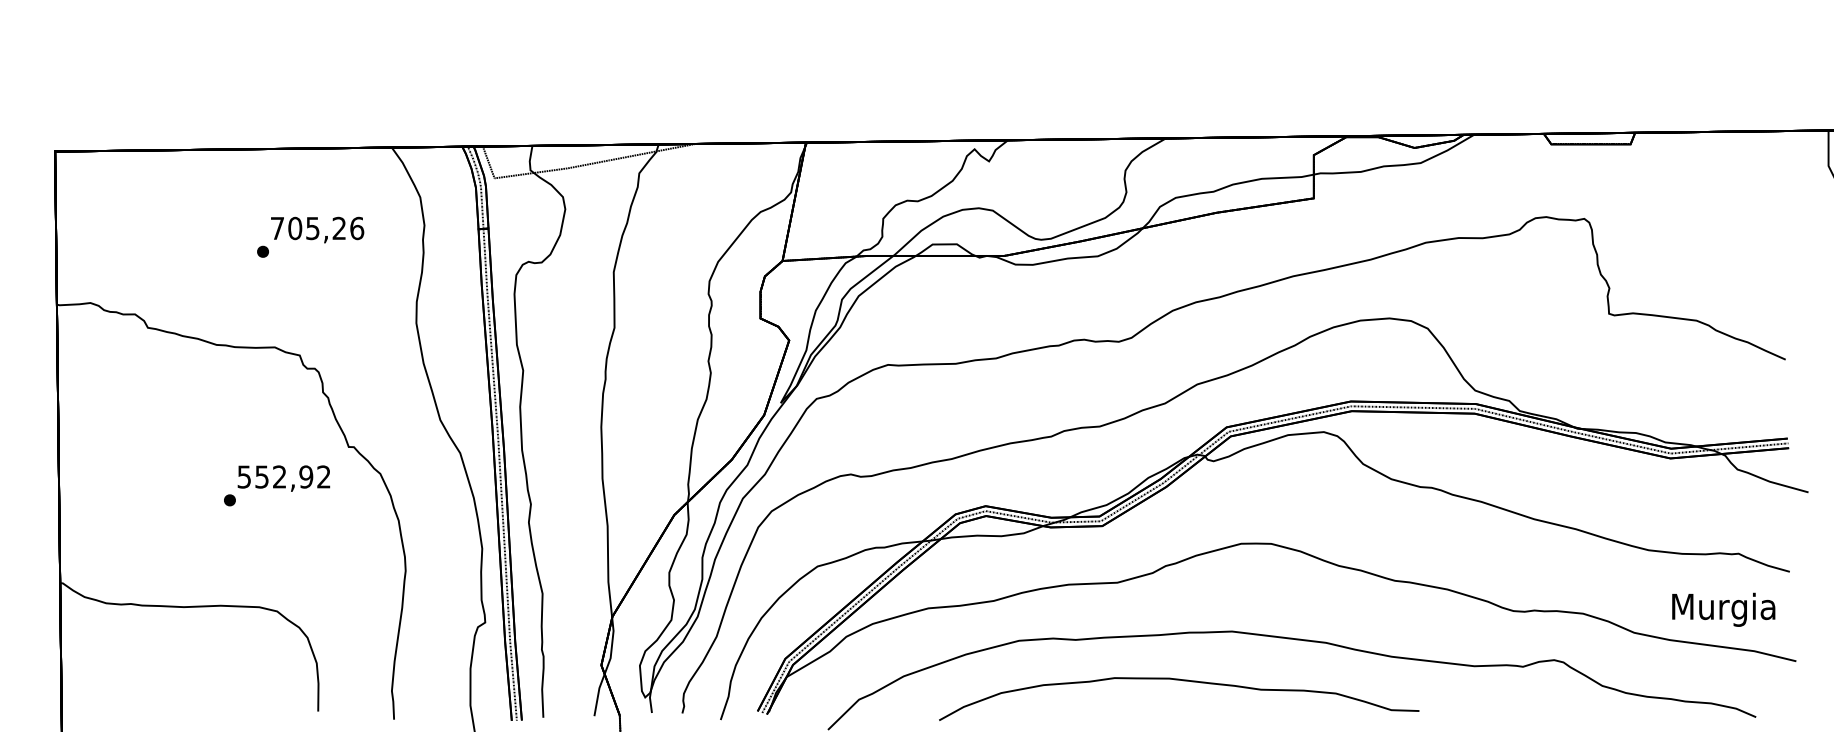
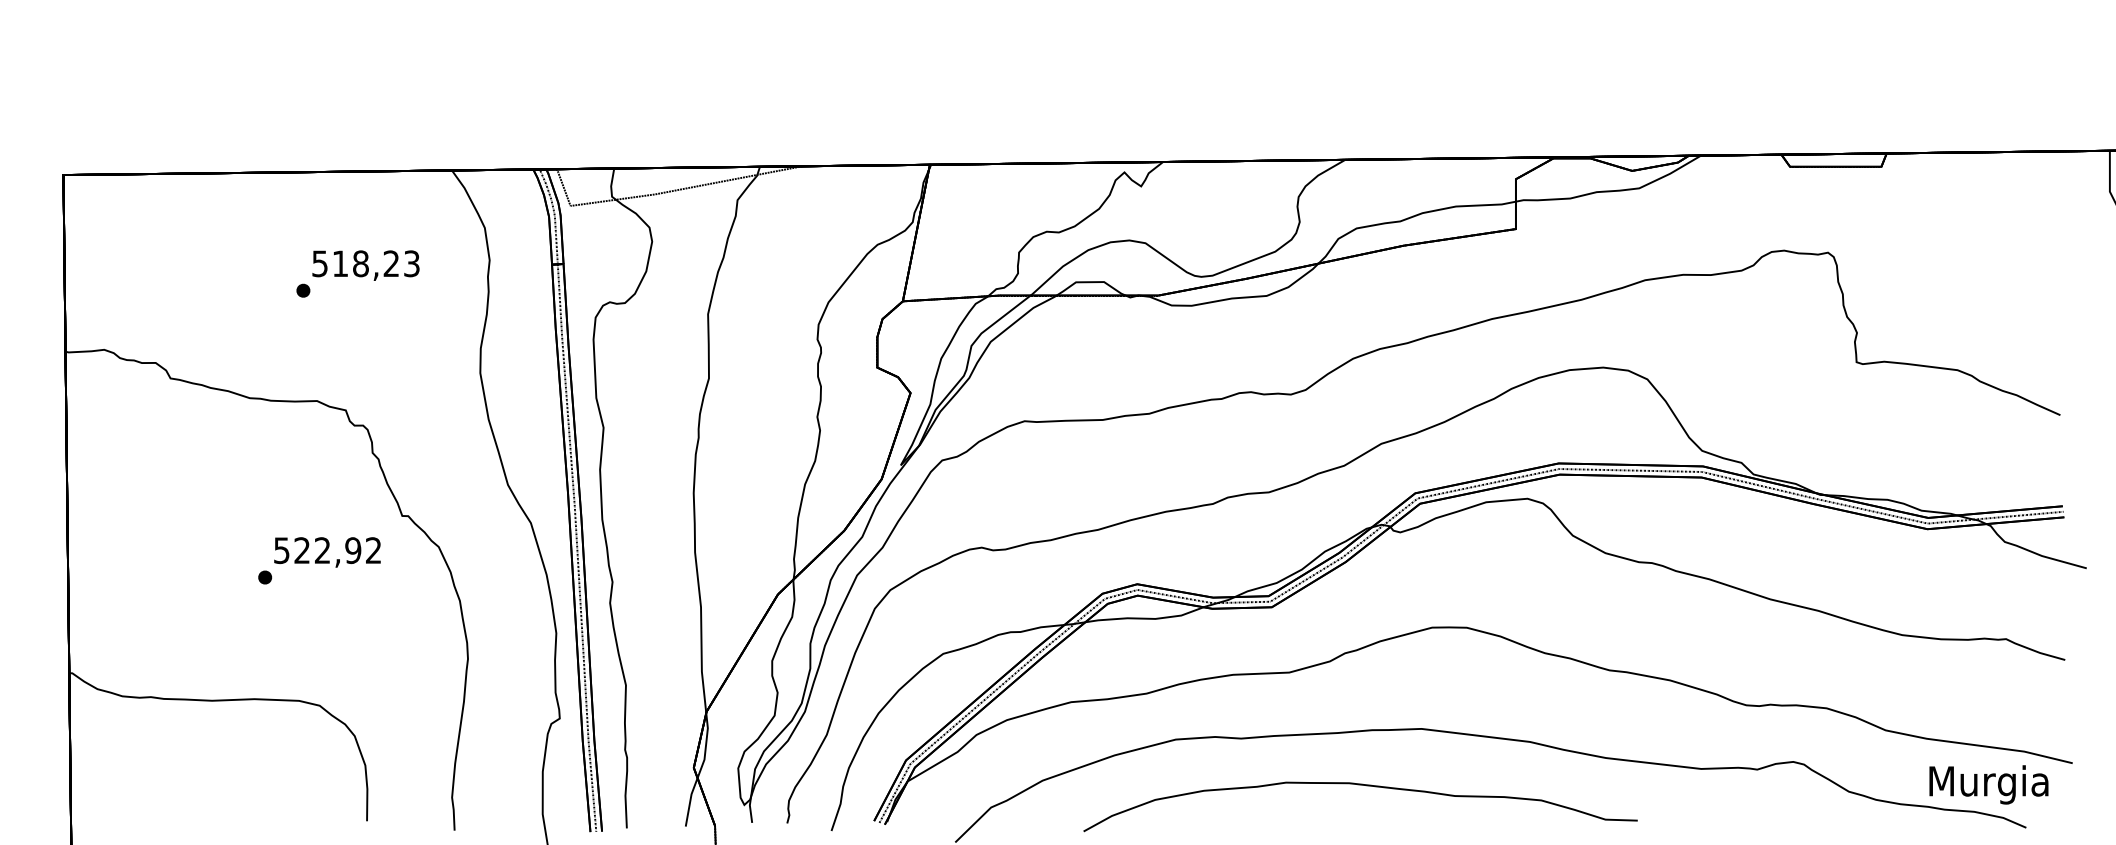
text: (317, 228) -> (366, 263), 705,26 -> 518,23
text: (261, 476) -> (301, 550), 552,92 -> 522,92
text: (1723, 609) -> (1988, 784), moved

